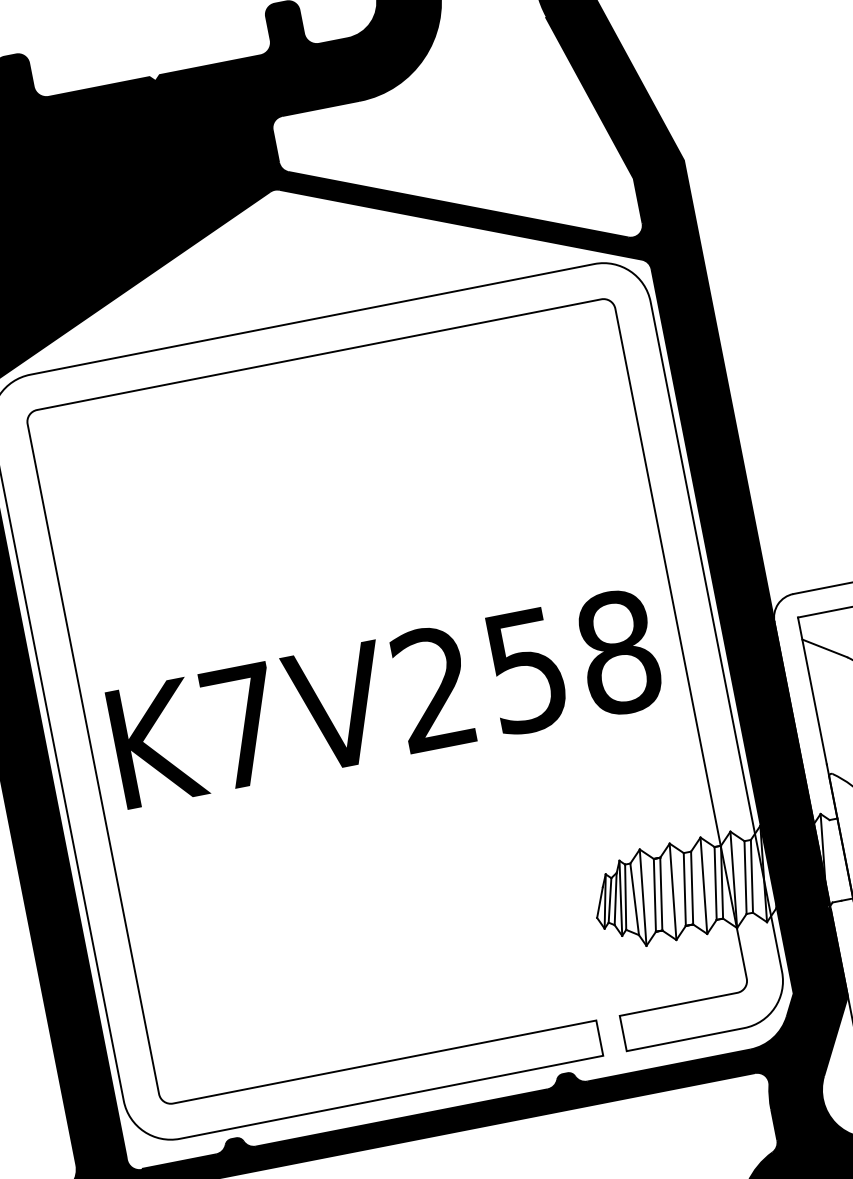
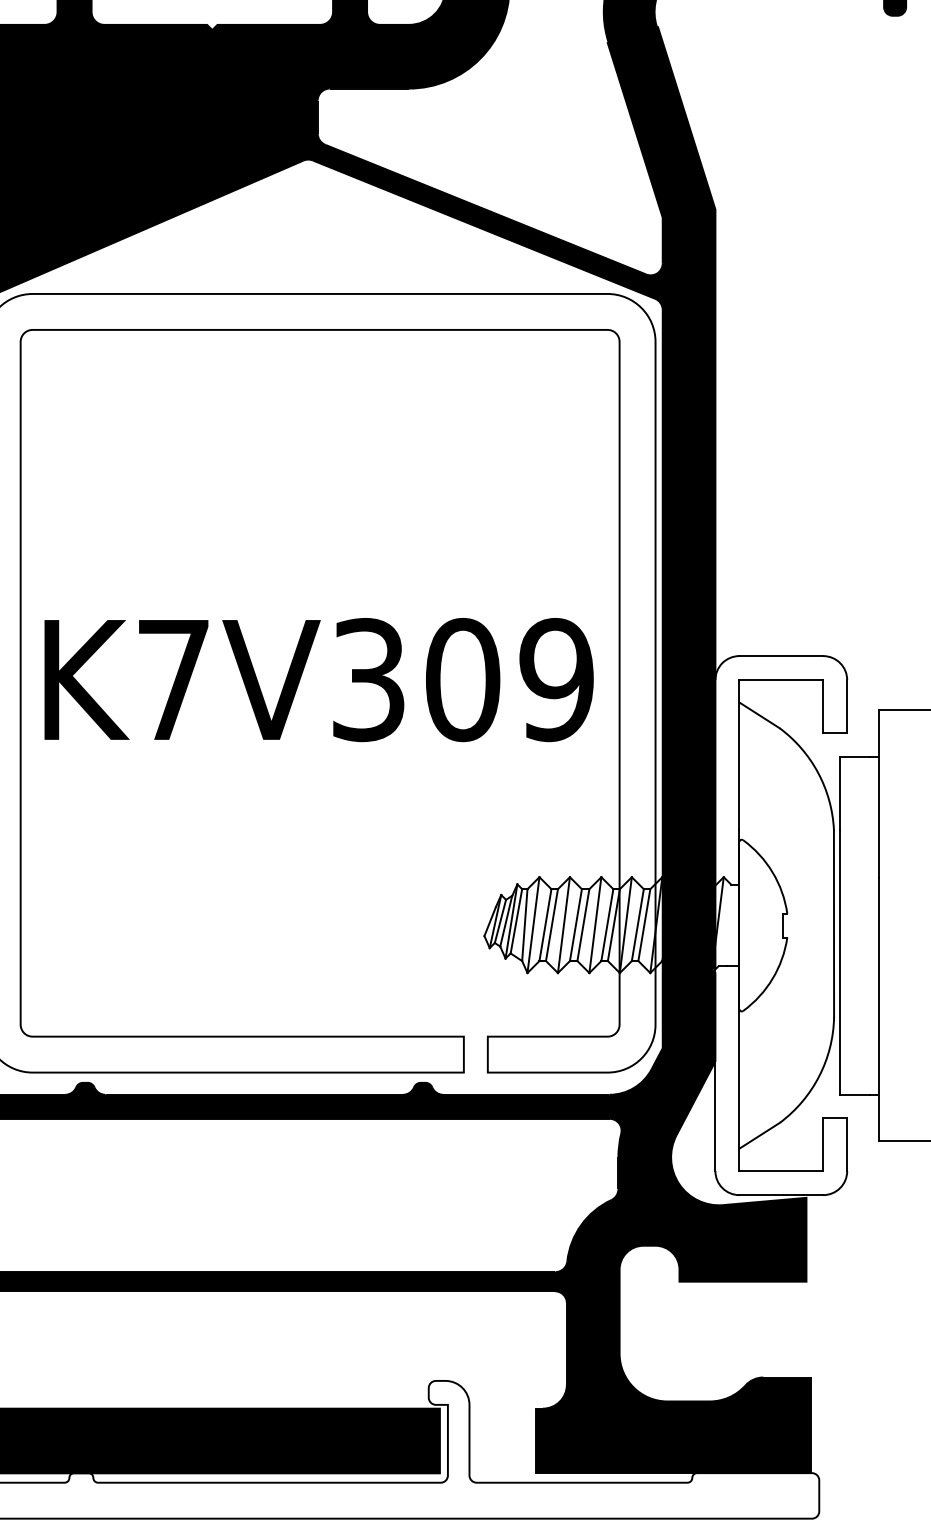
text: (527, 671) -> (463, 680), K7V258 -> K7V309

